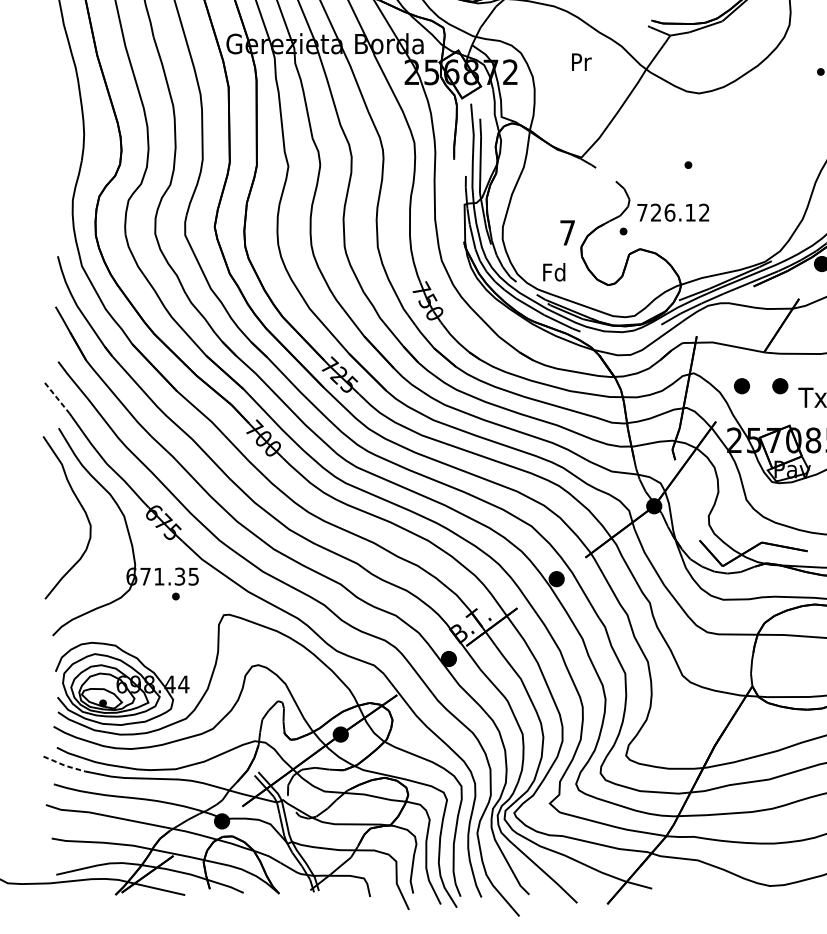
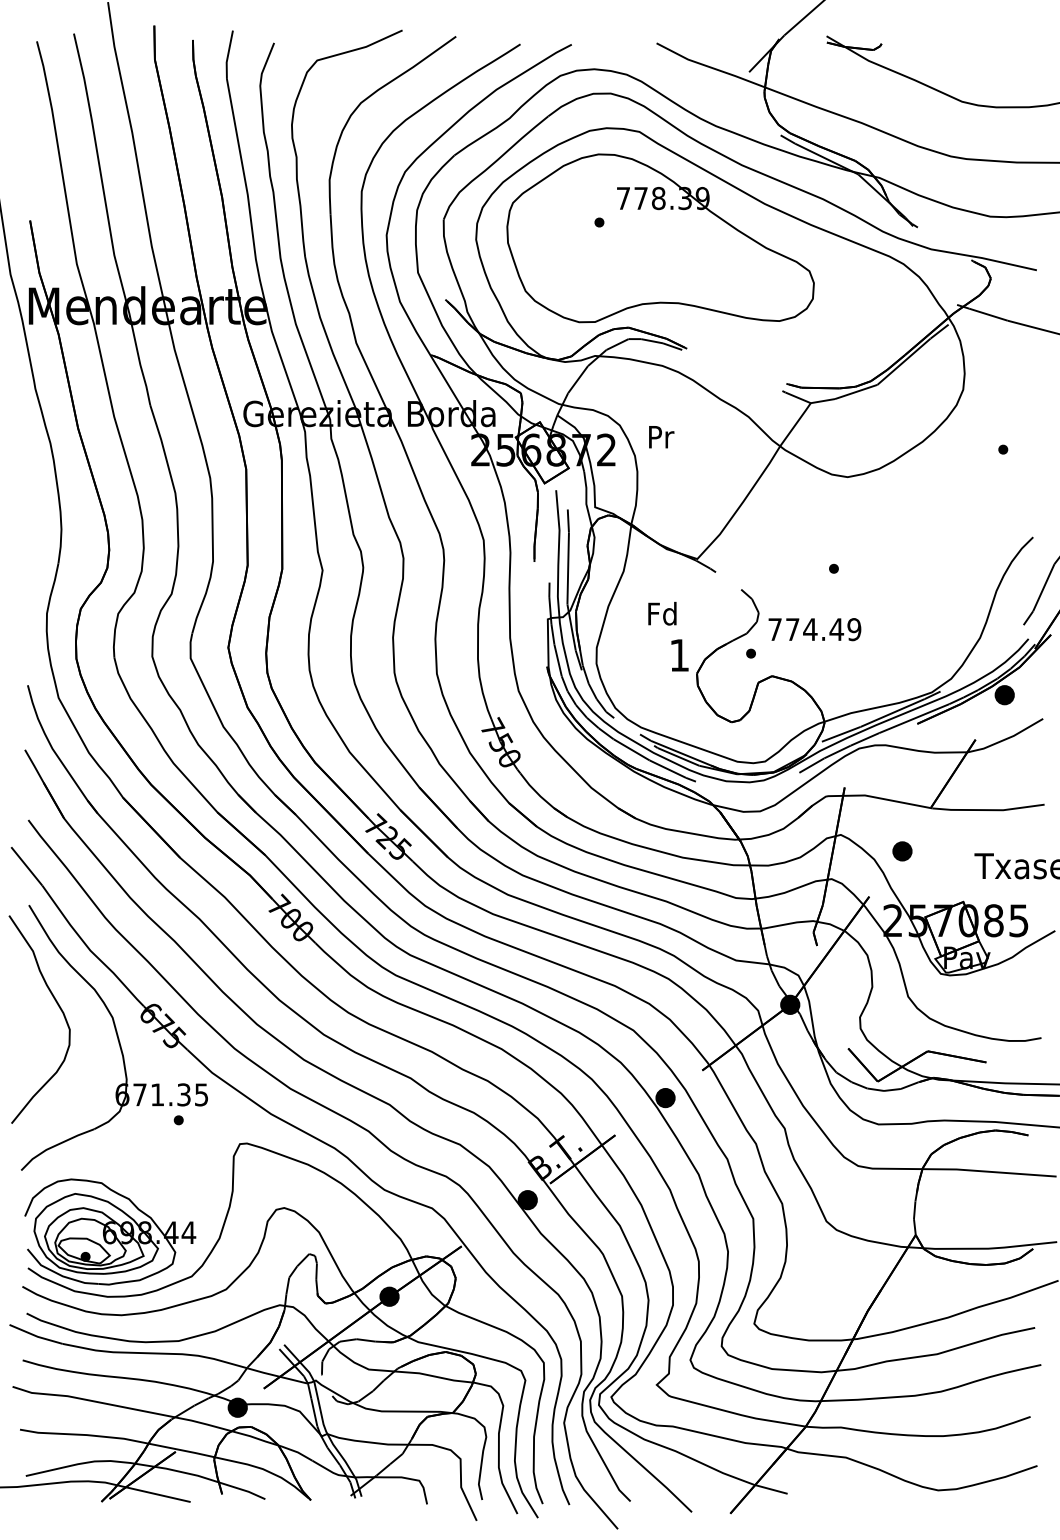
text: (581, 62) -> (661, 437), moved
text: (680, 212) -> (823, 629), 726.12 -> 774.49
text: (567, 232) -> (679, 655), 7 -> 1
text: (554, 272) -> (662, 613), moved
part: (780, 386) -> (951, 851), removed
line: (56, 398) -> (26, 866), dashed -> solid
line: (64, 765) -> (36, 1336), dashed -> solid

